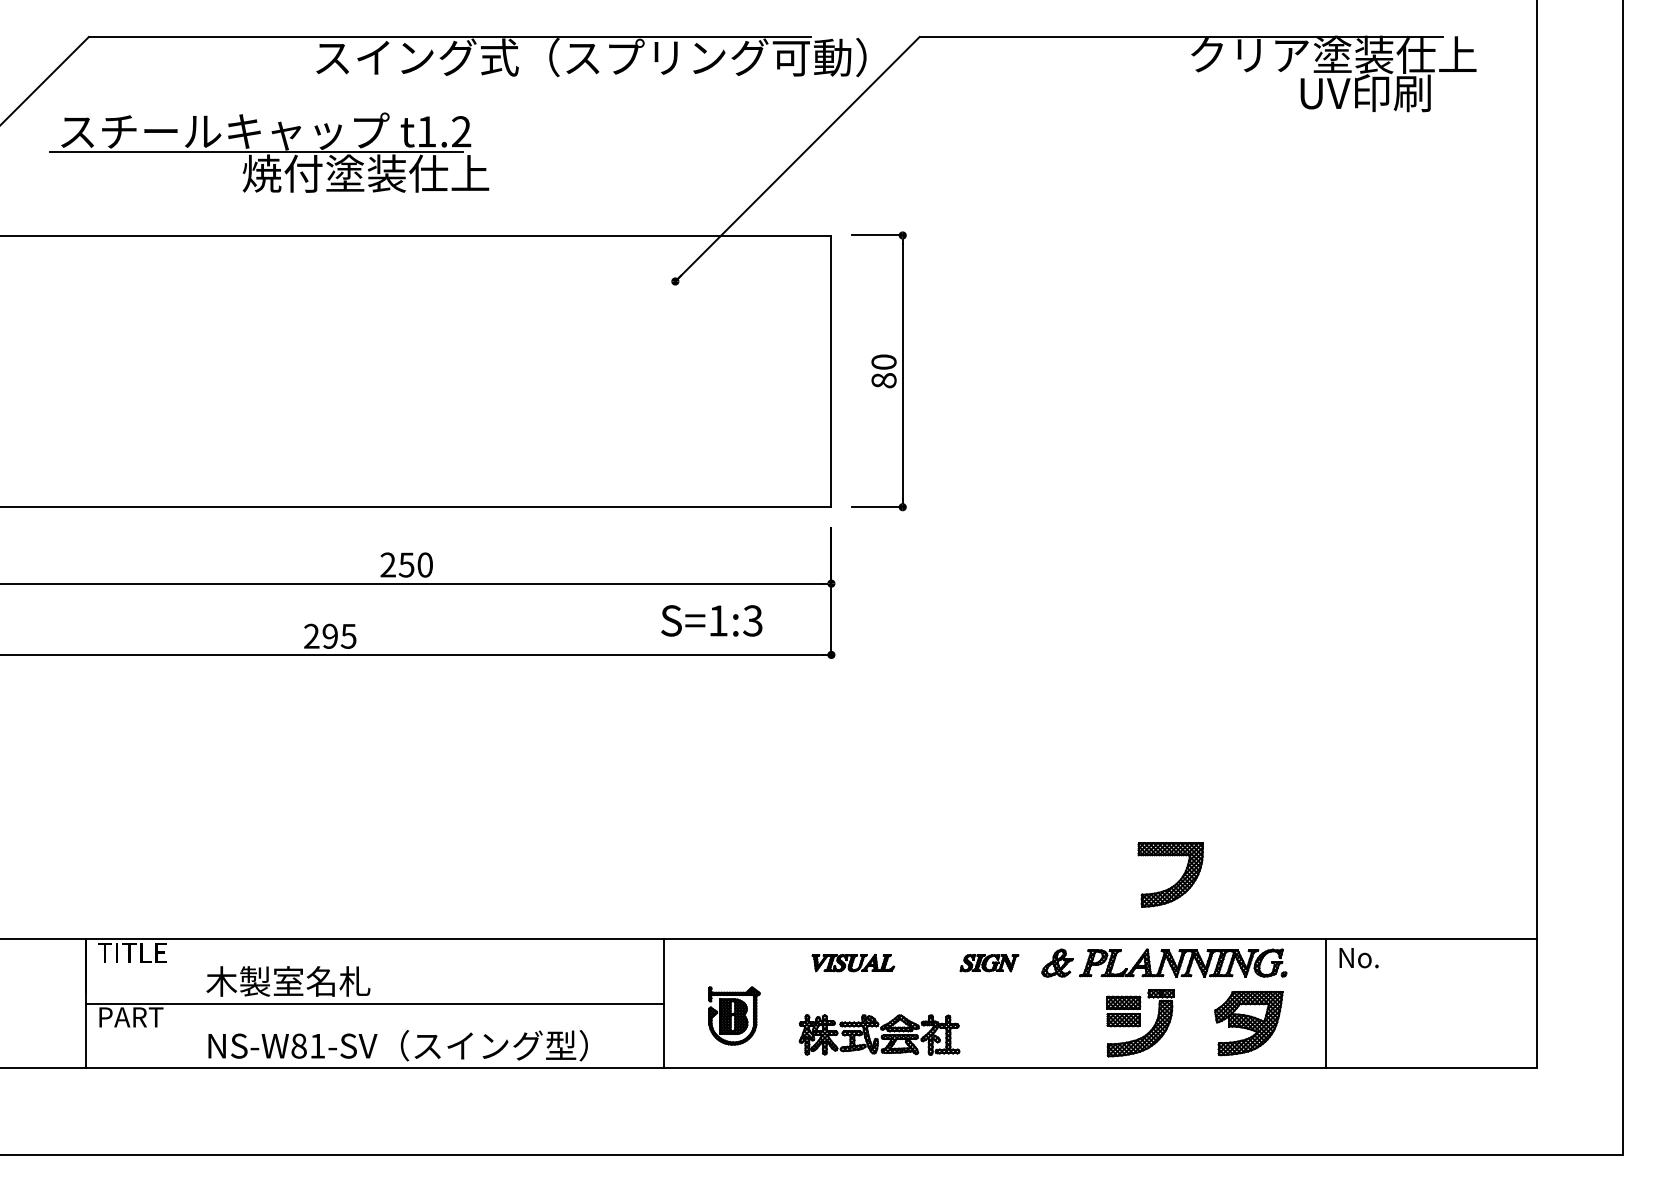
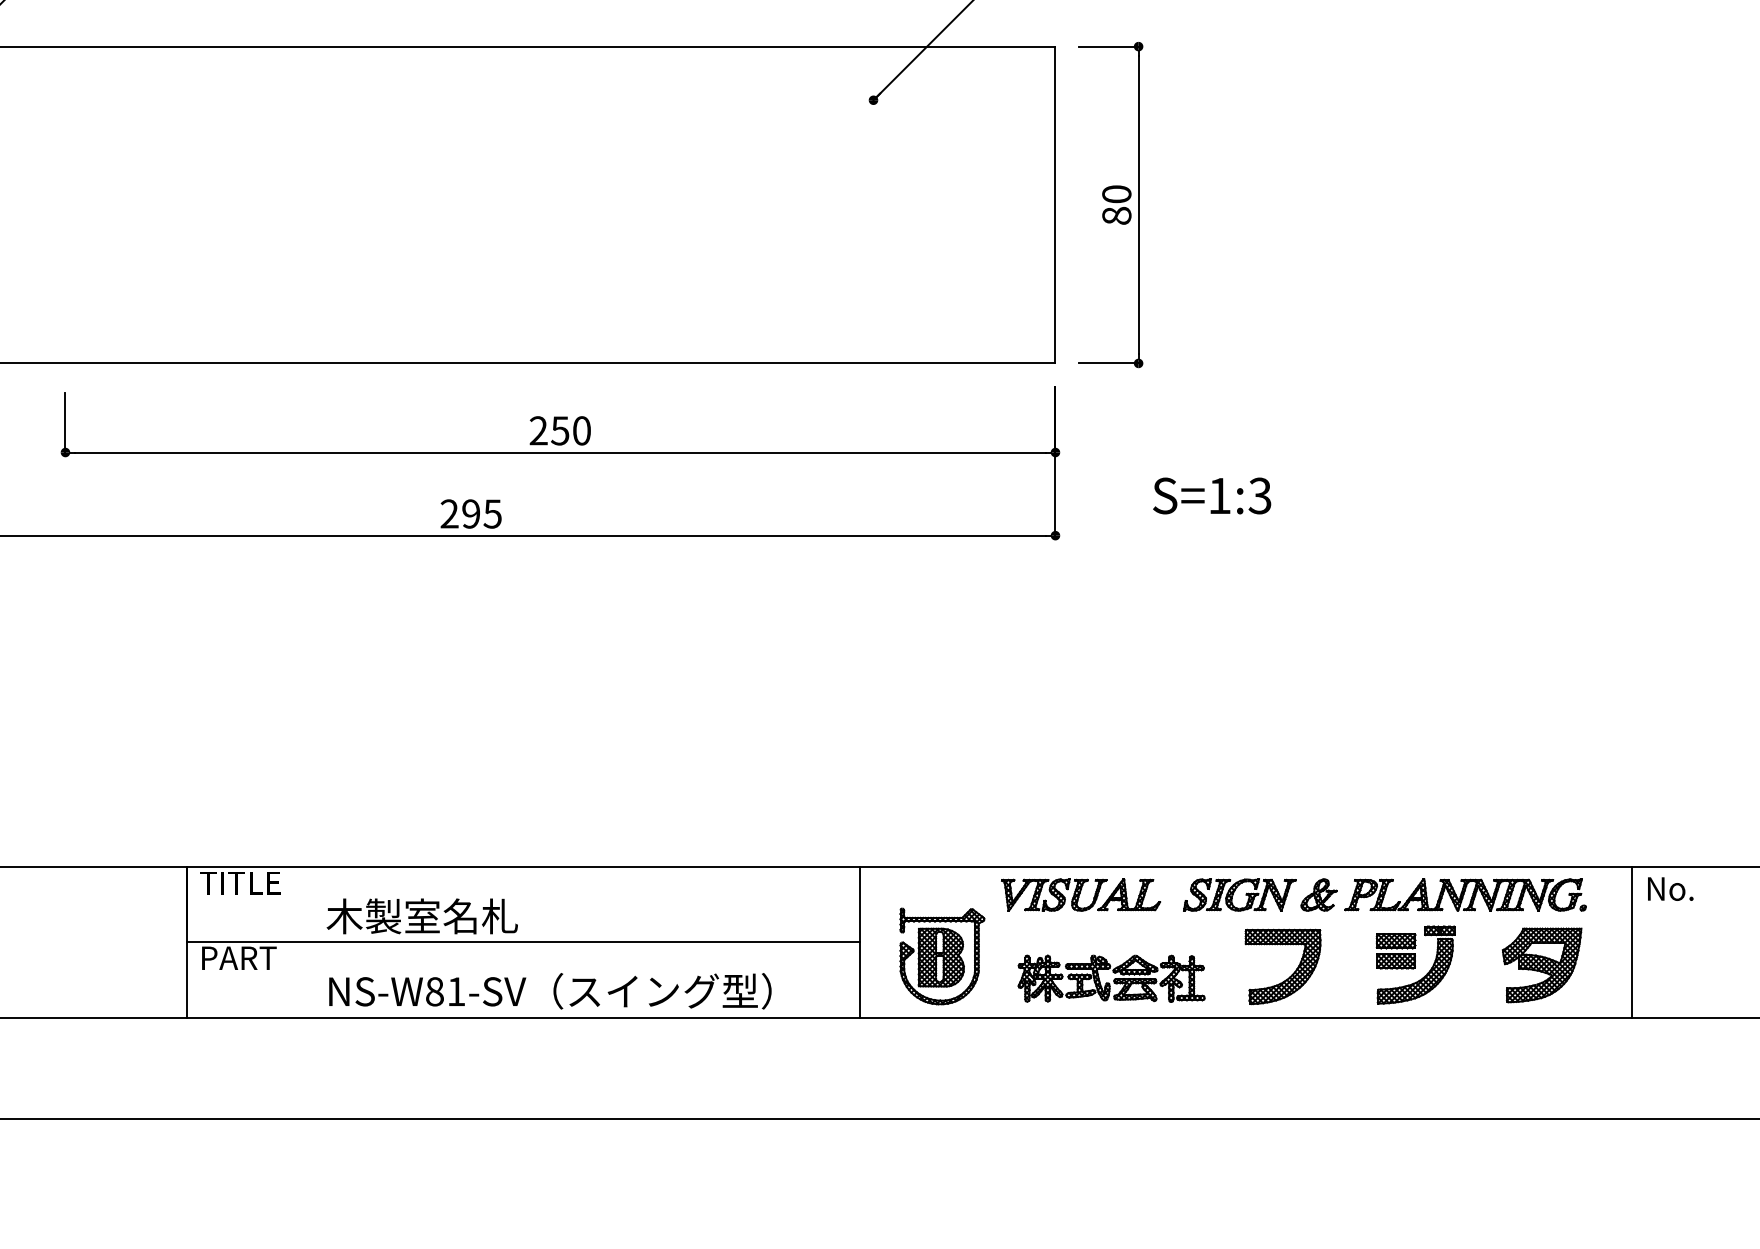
text: (711, 620) -> (1211, 495), moved
part: (1177, 881) -> (1291, 974), moved
part: (853, 962) -> (1081, 894), size x1.67
part: (989, 962) -> (1239, 894), size x1.67
part: (734, 1015) -> (942, 956), size x1.43

